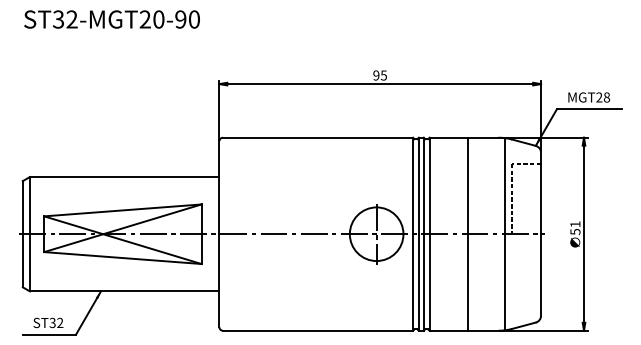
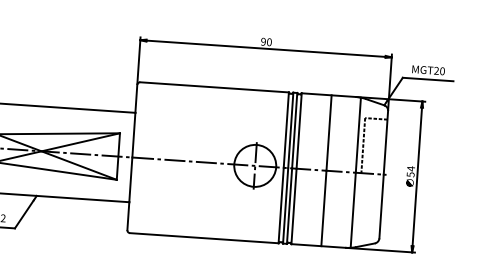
text: (383, 75) -> (269, 42), 95 -> 90
text: (607, 97) -> (442, 71), MGT28 -> MGT20
text: (575, 224) -> (411, 168), 51 -> 54

